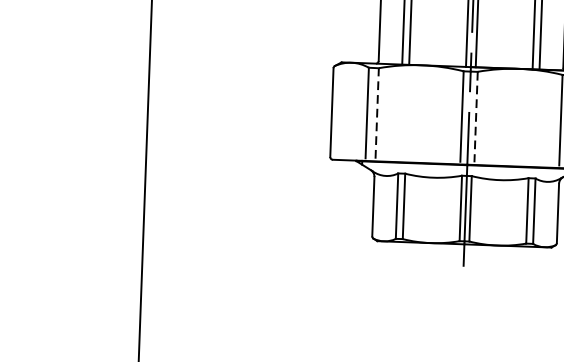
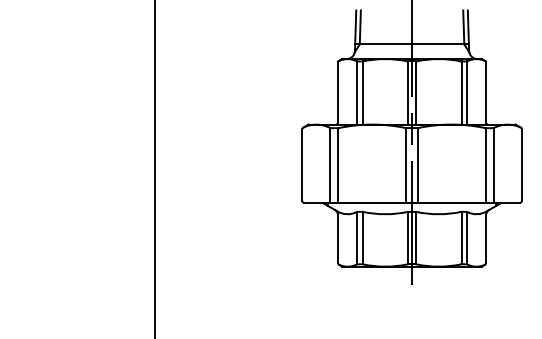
line: (377, 112) -> (338, 163), dashed -> solid
line: (475, 117) -> (417, 164), dashed -> solid

